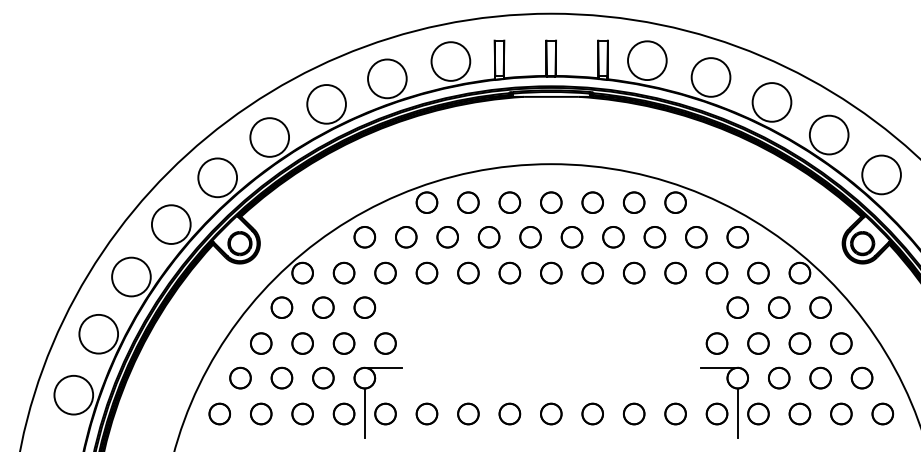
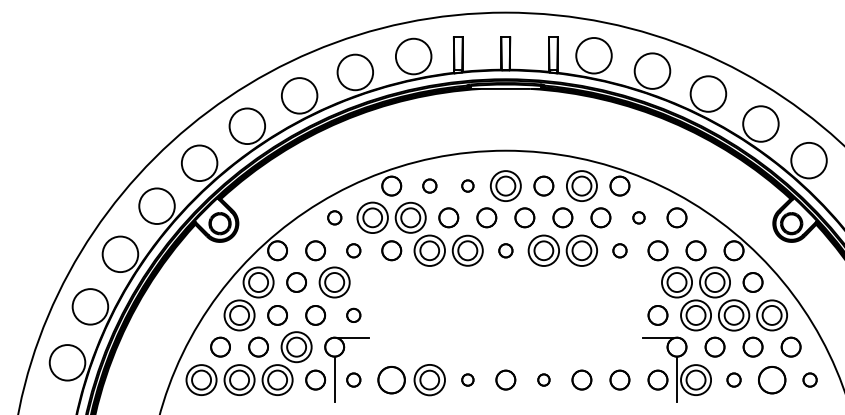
circle: (468, 202) -> (429, 185), size x0.7
circle: (509, 202) -> (467, 185), size x0.6
circle: (550, 202) -> (505, 185), size x1.6
circle: (633, 202) -> (581, 185), size x1.6
circle: (364, 236) -> (334, 217), size x0.7
circle: (406, 236) -> (372, 217), size x1.6
circle: (447, 236) -> (410, 217), size x1.6
circle: (695, 236) -> (638, 217), size x0.6
circle: (385, 272) -> (353, 250), size x0.7
circle: (468, 272) -> (429, 250), size x1.6
circle: (509, 272) -> (467, 250), size x1.6
circle: (550, 272) -> (505, 250), size x0.7
circle: (592, 272) -> (543, 250), size x1.6
circle: (633, 272) -> (581, 250), size x1.6
circle: (675, 272) -> (619, 250), size x0.7
circle: (281, 307) -> (258, 282), size x1.6
circle: (364, 307) -> (334, 282), size x1.6
circle: (737, 307) -> (676, 282), size x1.6
circle: (778, 307) -> (714, 282), size x1.6
circle: (799, 342) -> (733, 314), size x1.6
circle: (261, 343) -> (239, 315), size x1.6
circle: (385, 343) -> (353, 315), size x0.7
circle: (757, 343) -> (695, 315), size x1.6
circle: (840, 343) -> (771, 315), size x1.6
circle: (323, 377) -> (296, 346), size x1.6
circle: (219, 413) -> (201, 379), size x1.6
circle: (261, 413) -> (239, 379), size x1.6
circle: (302, 413) -> (277, 379), size x1.6
circle: (385, 413) -> (353, 379), size x0.7
circle: (426, 413) -> (391, 379), size x1.4
circle: (468, 413) -> (429, 379), size x1.6
circle: (509, 413) -> (467, 379), size x0.6
circle: (592, 413) -> (543, 379), size x0.6
circle: (757, 413) -> (695, 379), size x1.6
circle: (799, 413) -> (733, 379), size x0.7
circle: (840, 413) -> (771, 379), size x1.4
circle: (882, 413) -> (809, 379), size x0.7

